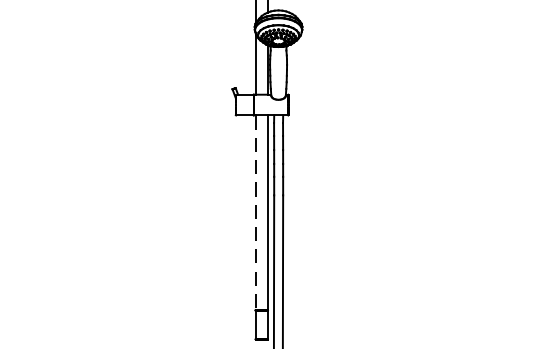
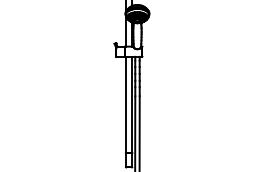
line: (256, 214) -> (126, 105), dashed -> solid

